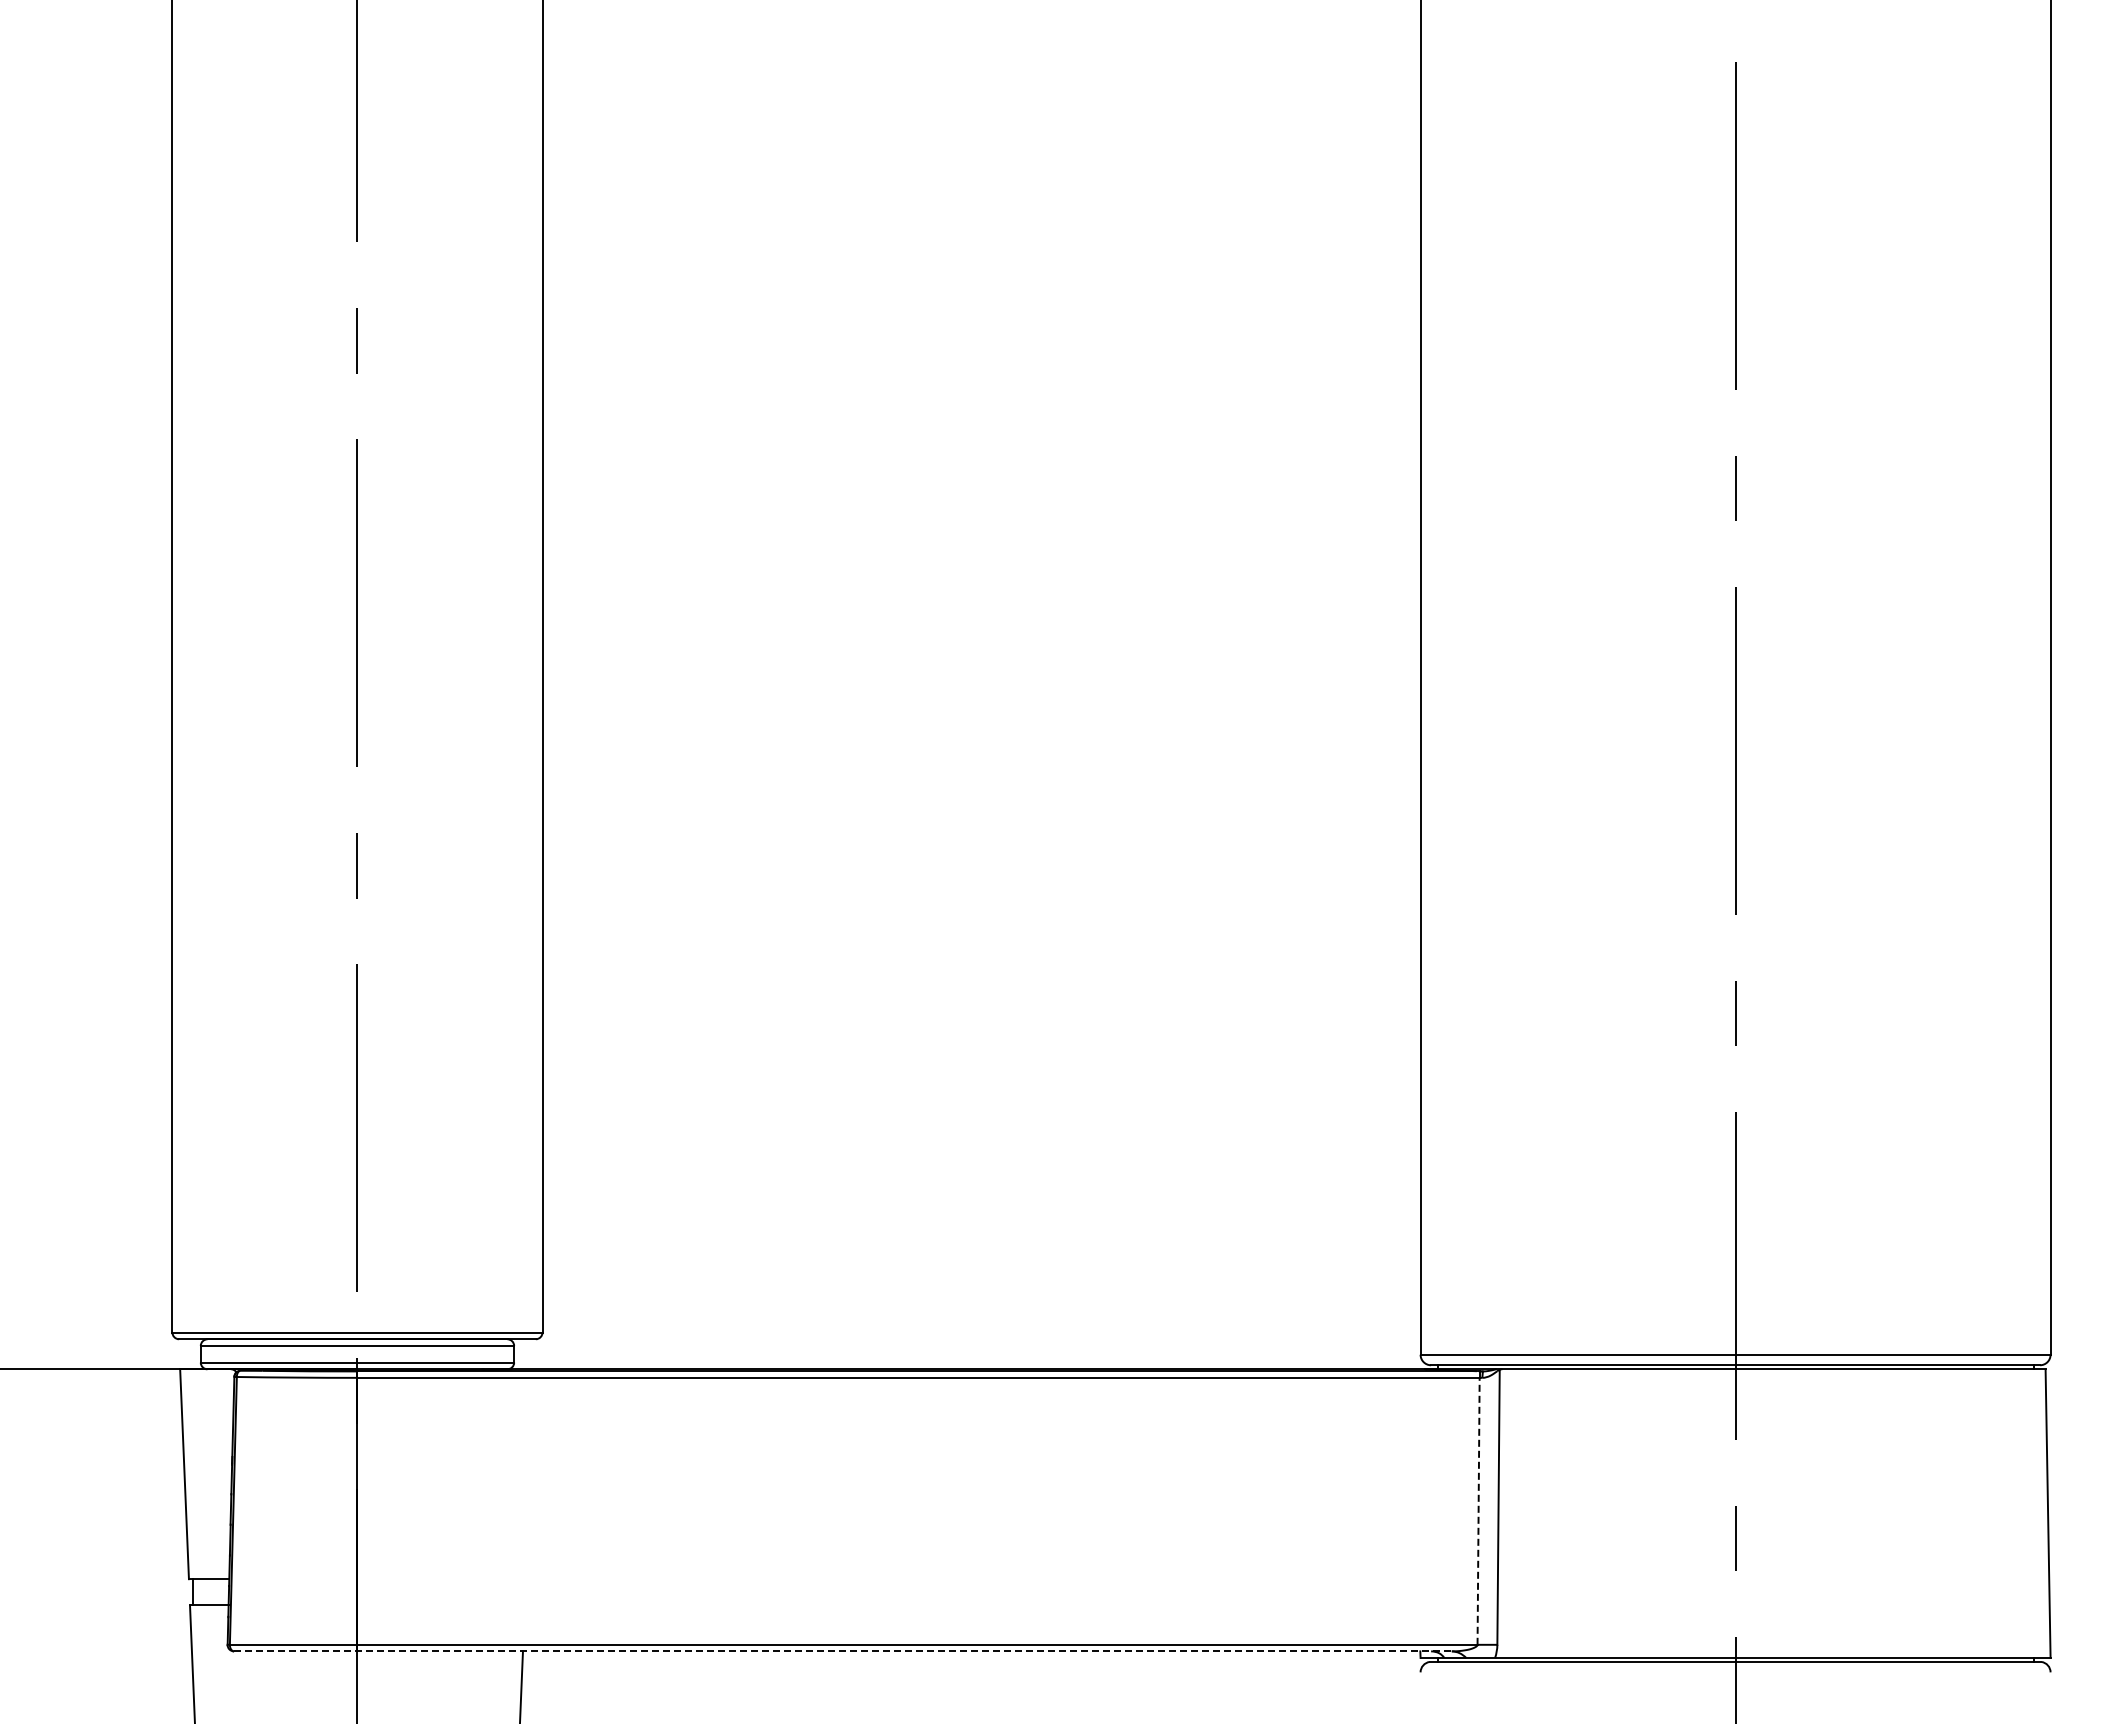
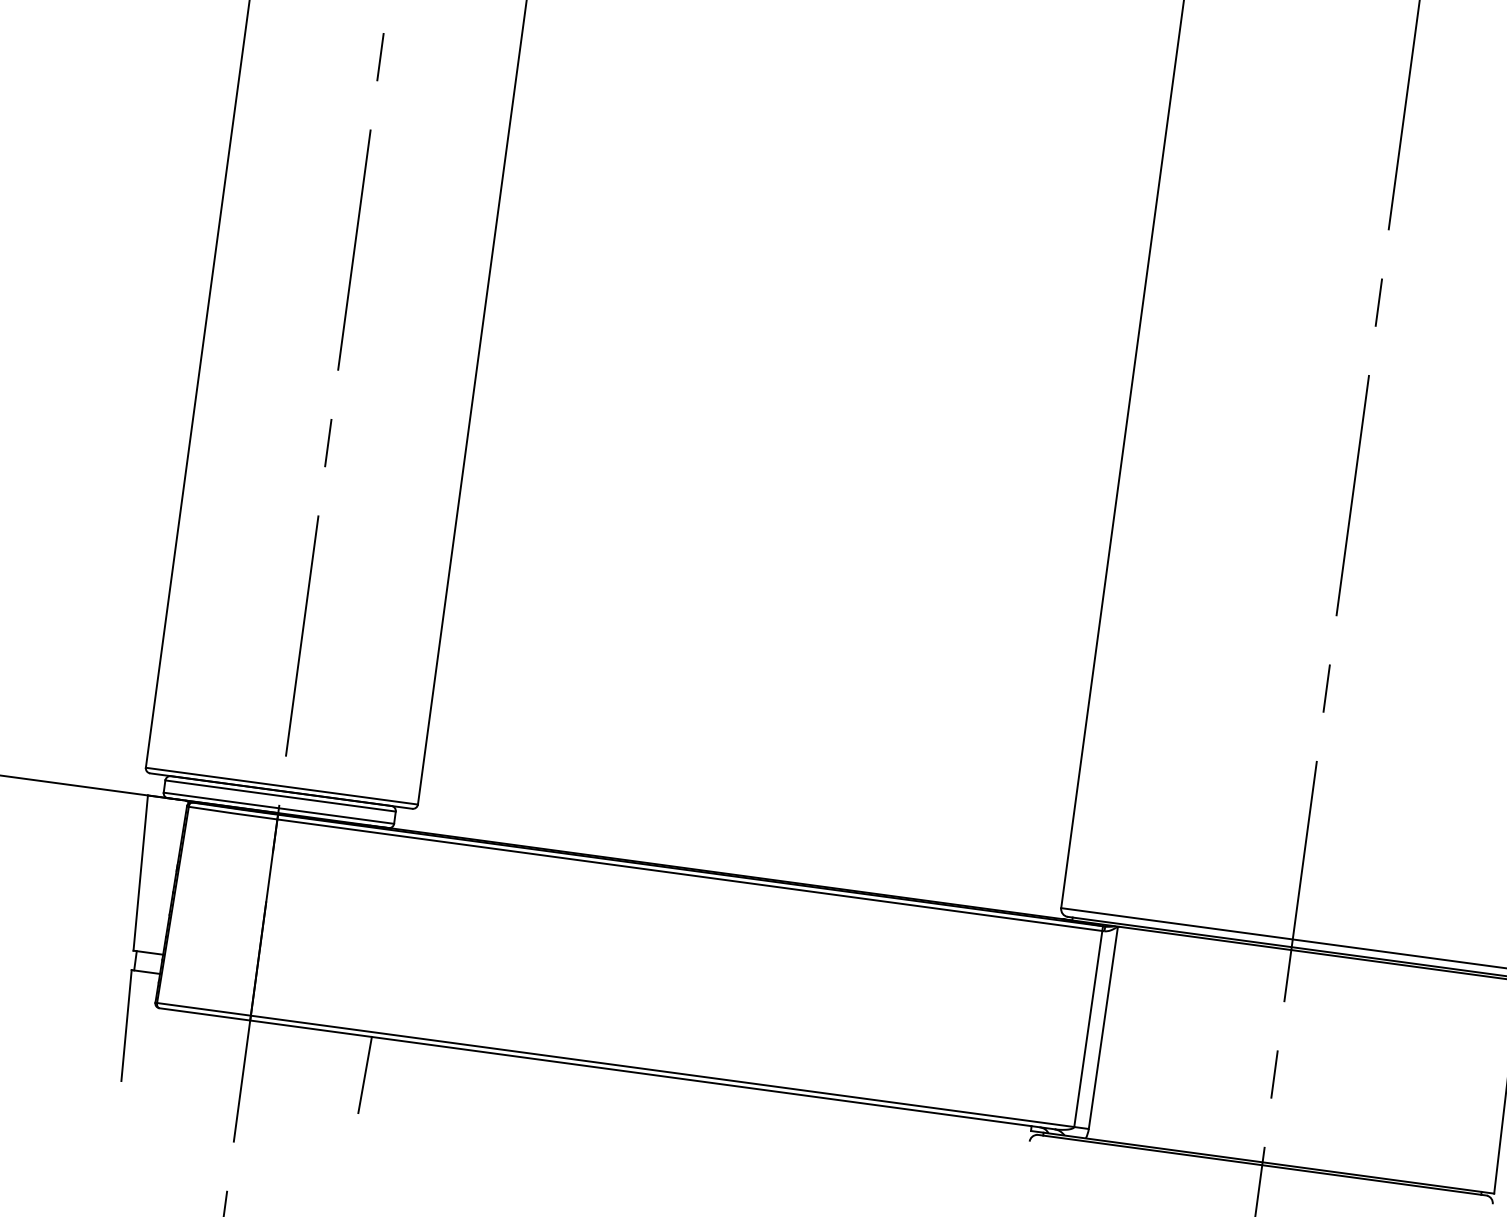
line: (1478, 1510) -> (1088, 1028), dashed -> solid
line: (842, 1651) -> (606, 1068), dashed -> solid

